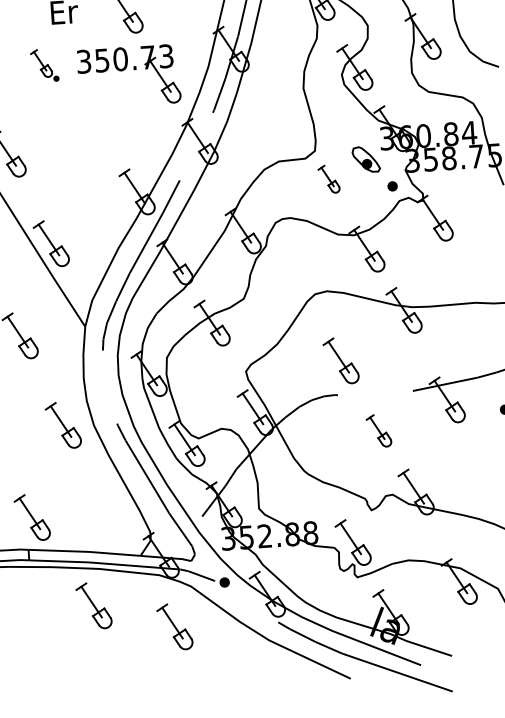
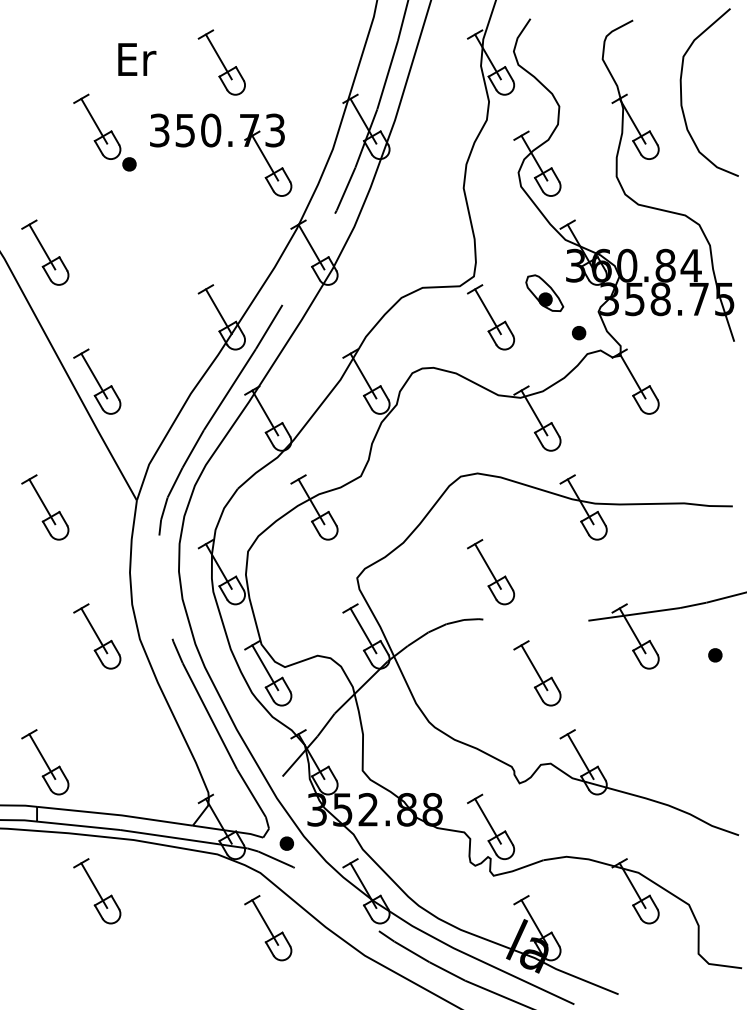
part: (44, 65) -> (104, 132), size x1.67
part: (328, 179) -> (490, 317), size x1.67
part: (379, 431) -> (537, 673), size x1.43
part: (224, 582) -> (286, 843), moved
part: (94, 606) -> (97, 891), moved
part: (175, 627) -> (268, 928), moved

